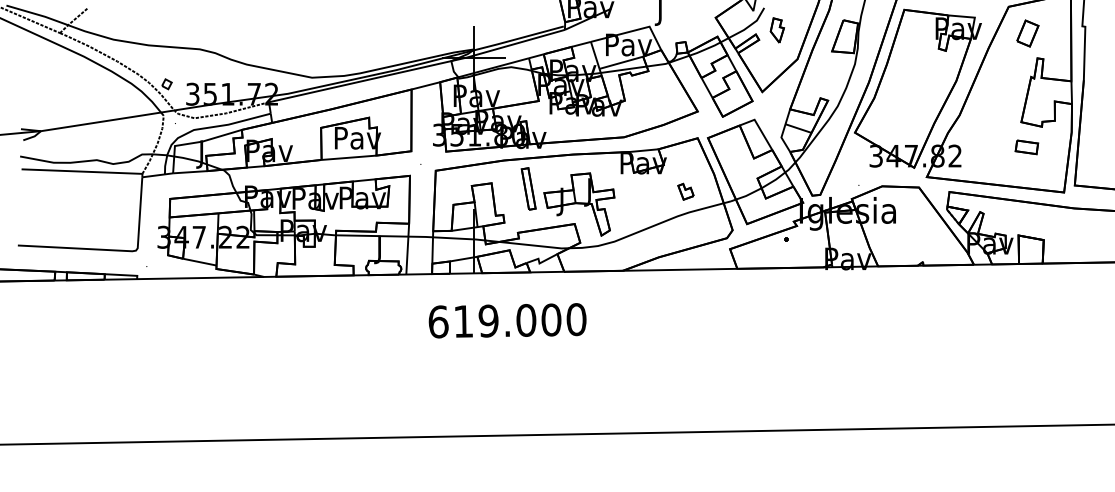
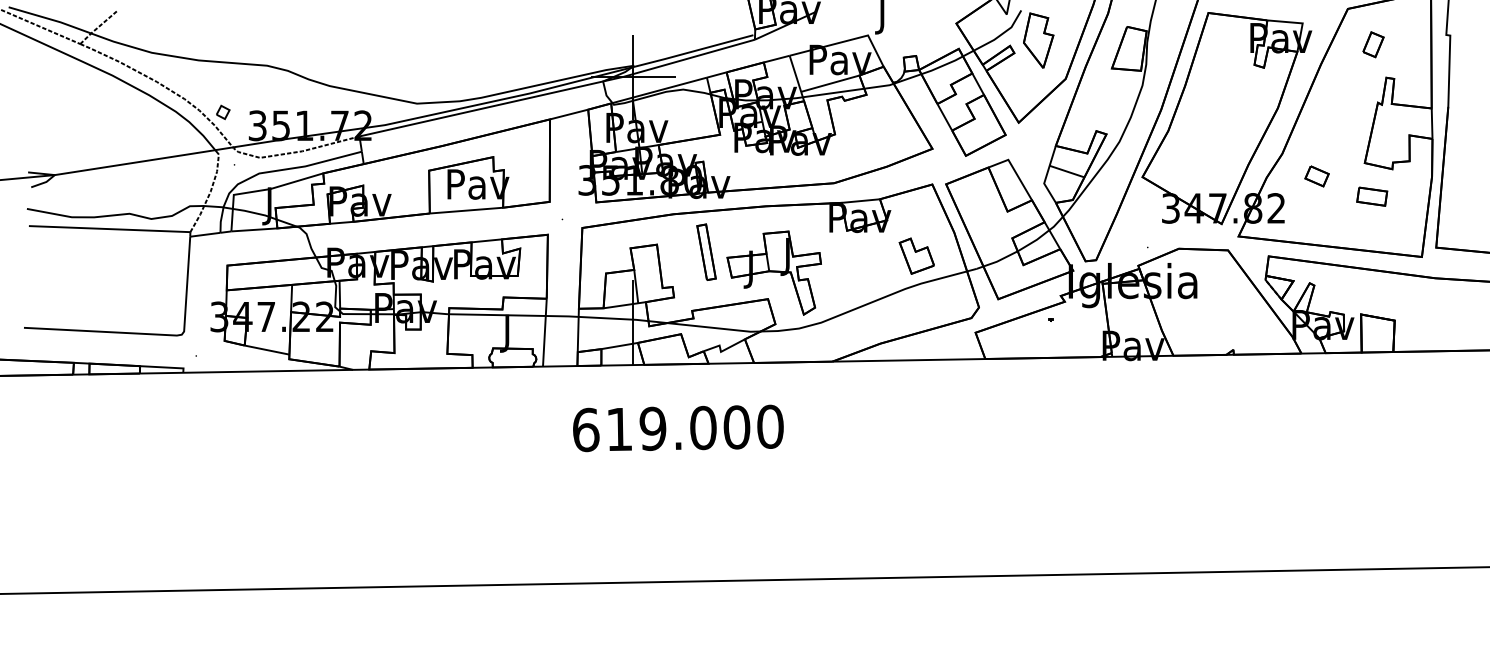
part: (777, 30) -> (1038, 40), size x1.67
part: (1027, 33) -> (1373, 44), size x0.71
part: (985, 132) -> (1316, 176), added
part: (685, 191) -> (916, 255), size x1.67

